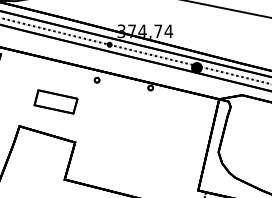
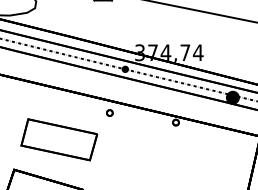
part: (55, 101) -> (58, 139), size x1.43

